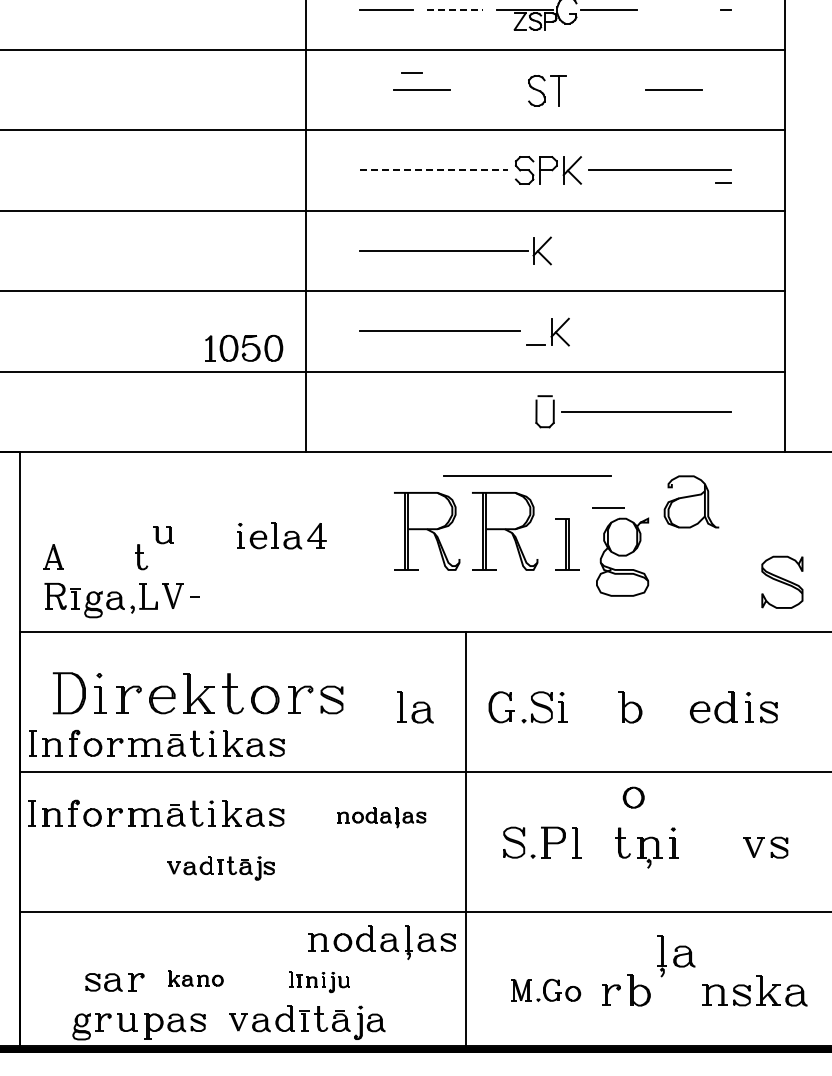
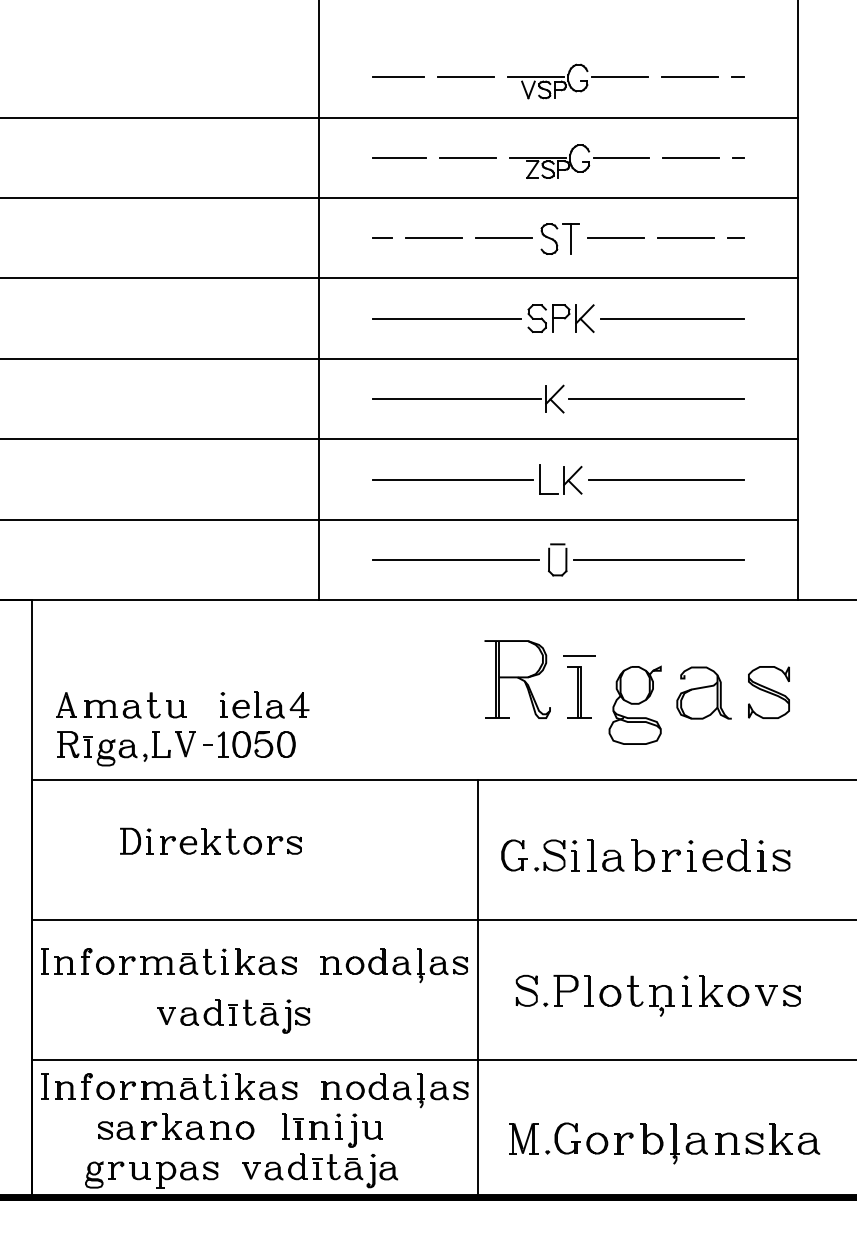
line: (454, 9) -> (467, 157), dashed -> solid
line: (677, 9) -> (690, 157), added
line: (411, 72) -> (382, 237), moved
line: (491, 90) -> (504, 238), added
line: (603, 90) -> (616, 238), added
line: (434, 170) -> (447, 318), dashed -> solid
line: (722, 182) -> (735, 237), moved
line: (643, 251) -> (656, 399), added
line: (526, 331) -> (539, 479), added
line: (653, 331) -> (666, 479), added
part: (243, 348) -> (256, 744), moved
line: (526, 475) -> (455, 559), moved
part: (690, 501) -> (703, 692), moved
line: (608, 507) -> (579, 655), moved
part: (426, 531) -> (439, 679), removed
part: (163, 535) -> (176, 709), moved
part: (281, 535) -> (264, 704), moved
part: (99, 560) -> (112, 708), added
part: (781, 582) -> (768, 692), moved
part: (197, 692) -> (210, 840), size x0.62
part: (414, 707) -> (605, 855), moved
part: (666, 707) -> (679, 855), added
part: (156, 743) -> (169, 1086), moved
part: (633, 797) -> (610, 995), moved
part: (380, 817) -> (393, 965), size x1.67
part: (711, 842) -> (724, 990), added
part: (220, 868) -> (233, 1016), size x1.43
part: (675, 956) -> (688, 1143), moved
part: (195, 978) -> (208, 1126), size x1.67
part: (319, 982) -> (332, 1130), size x1.67
part: (545, 990) -> (558, 1138), size x1.43

